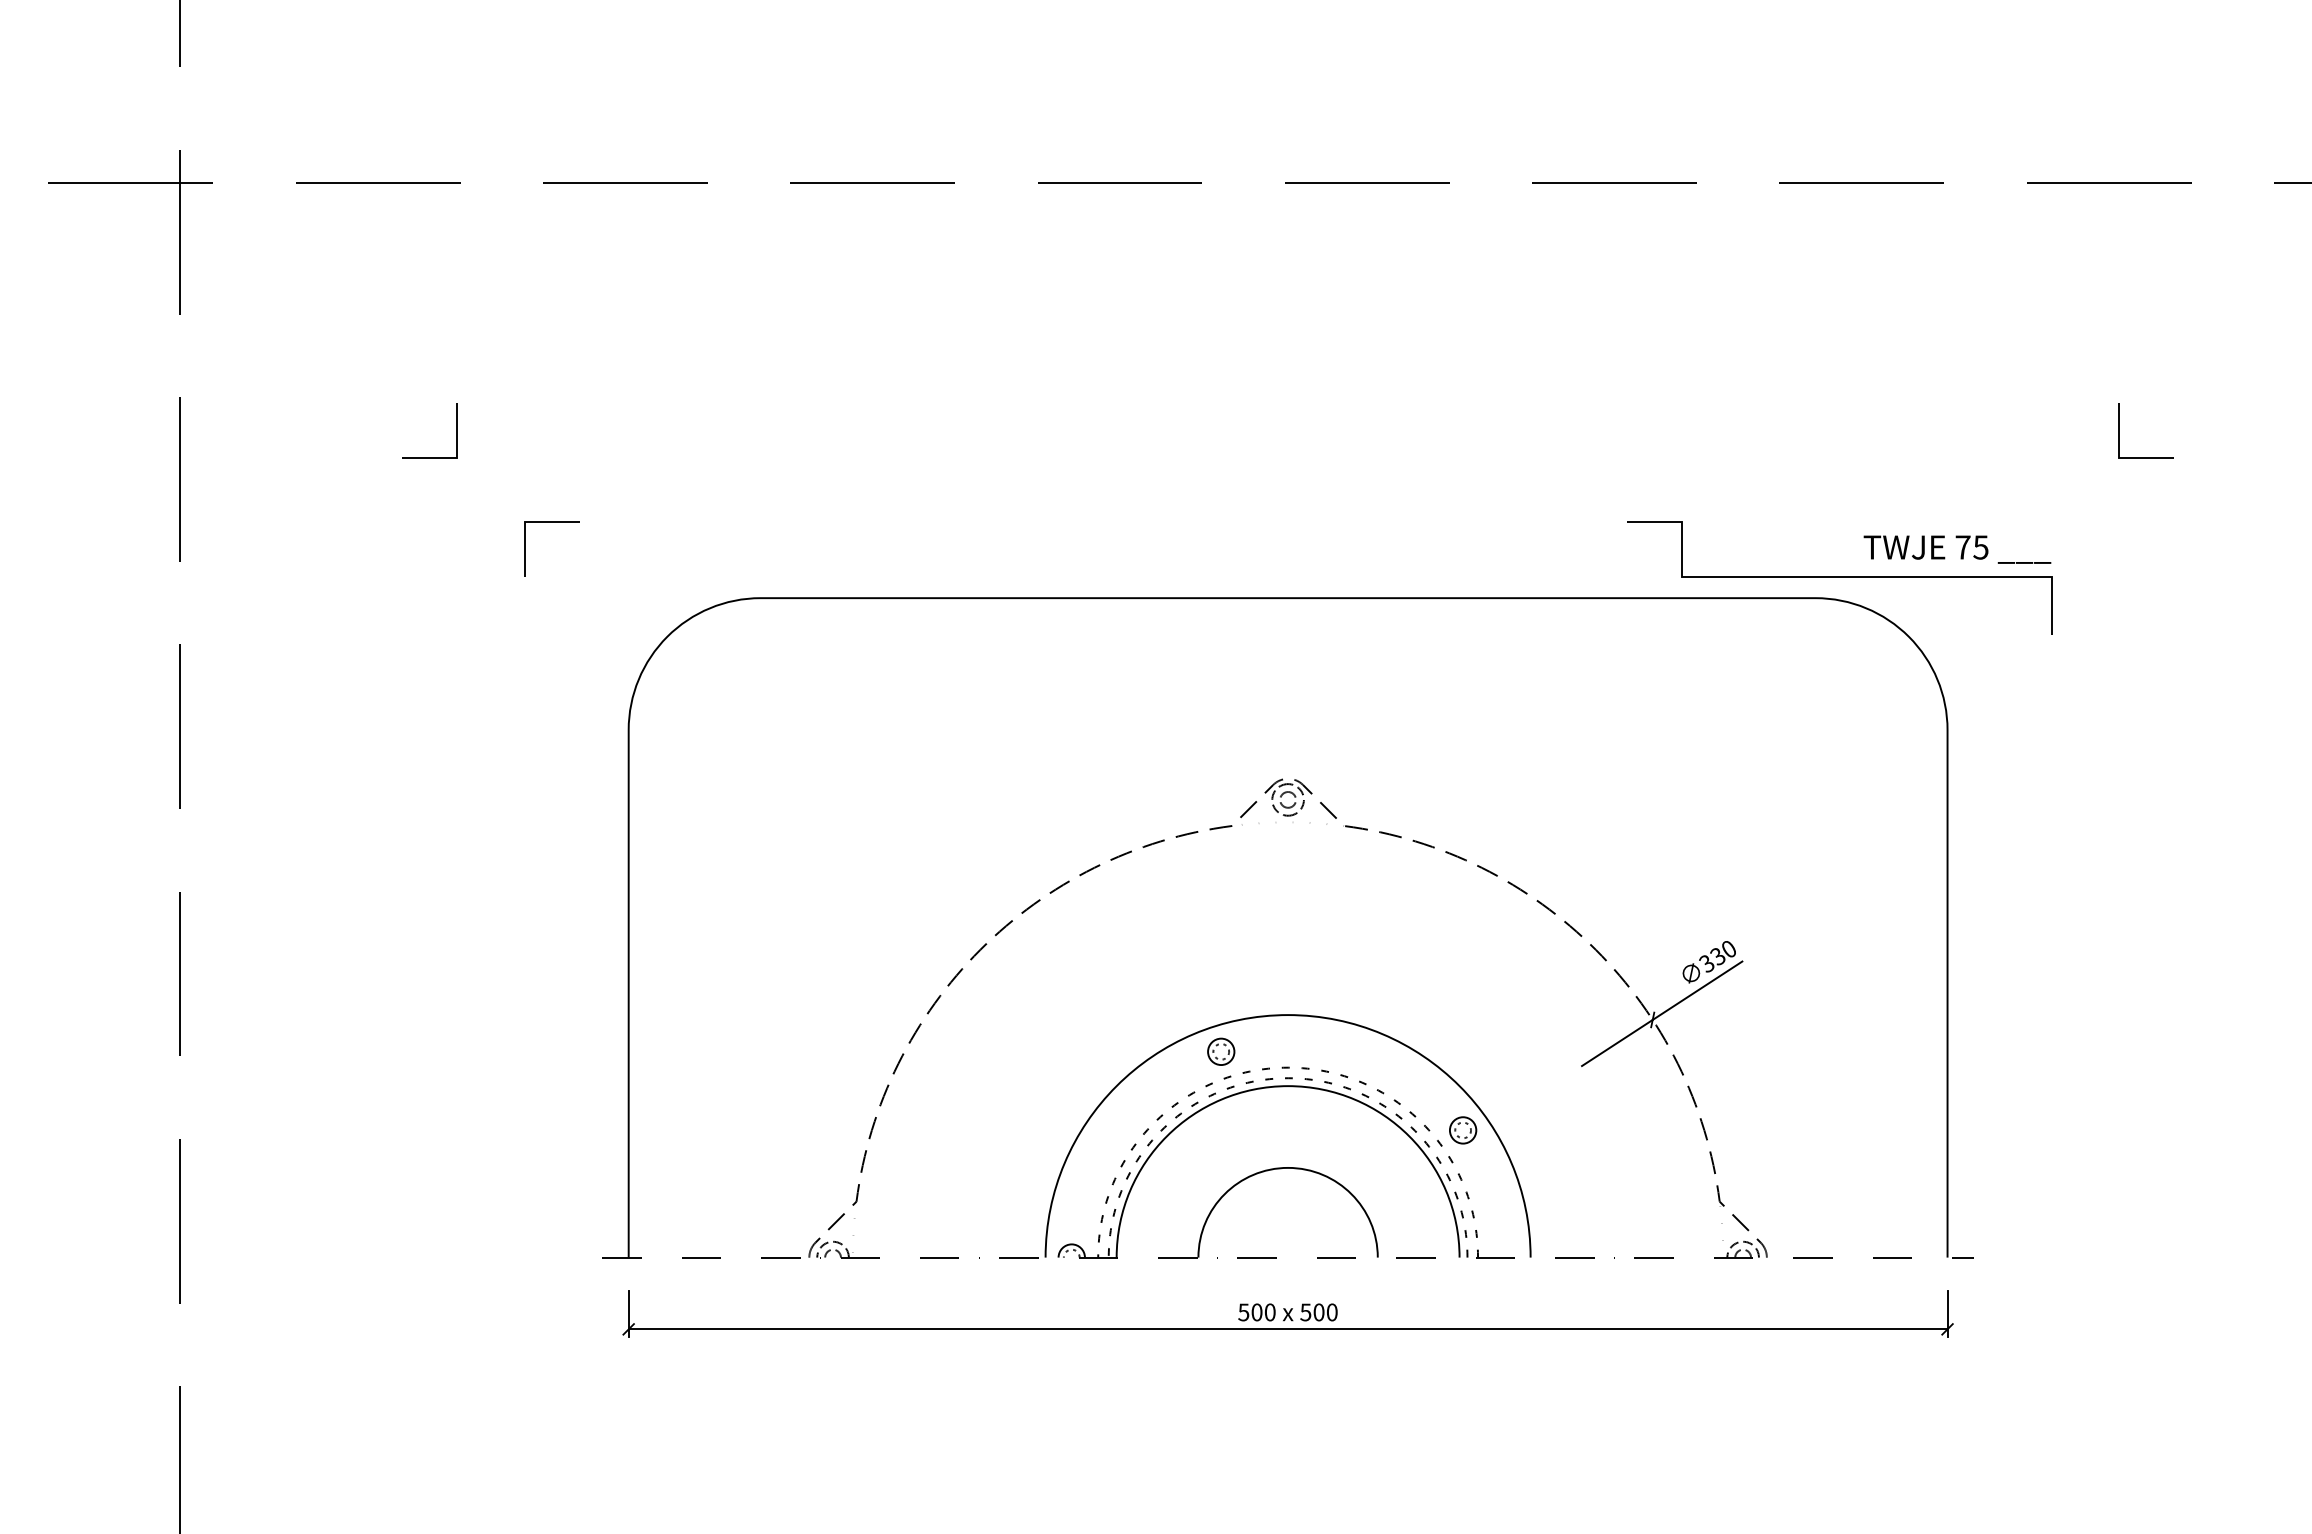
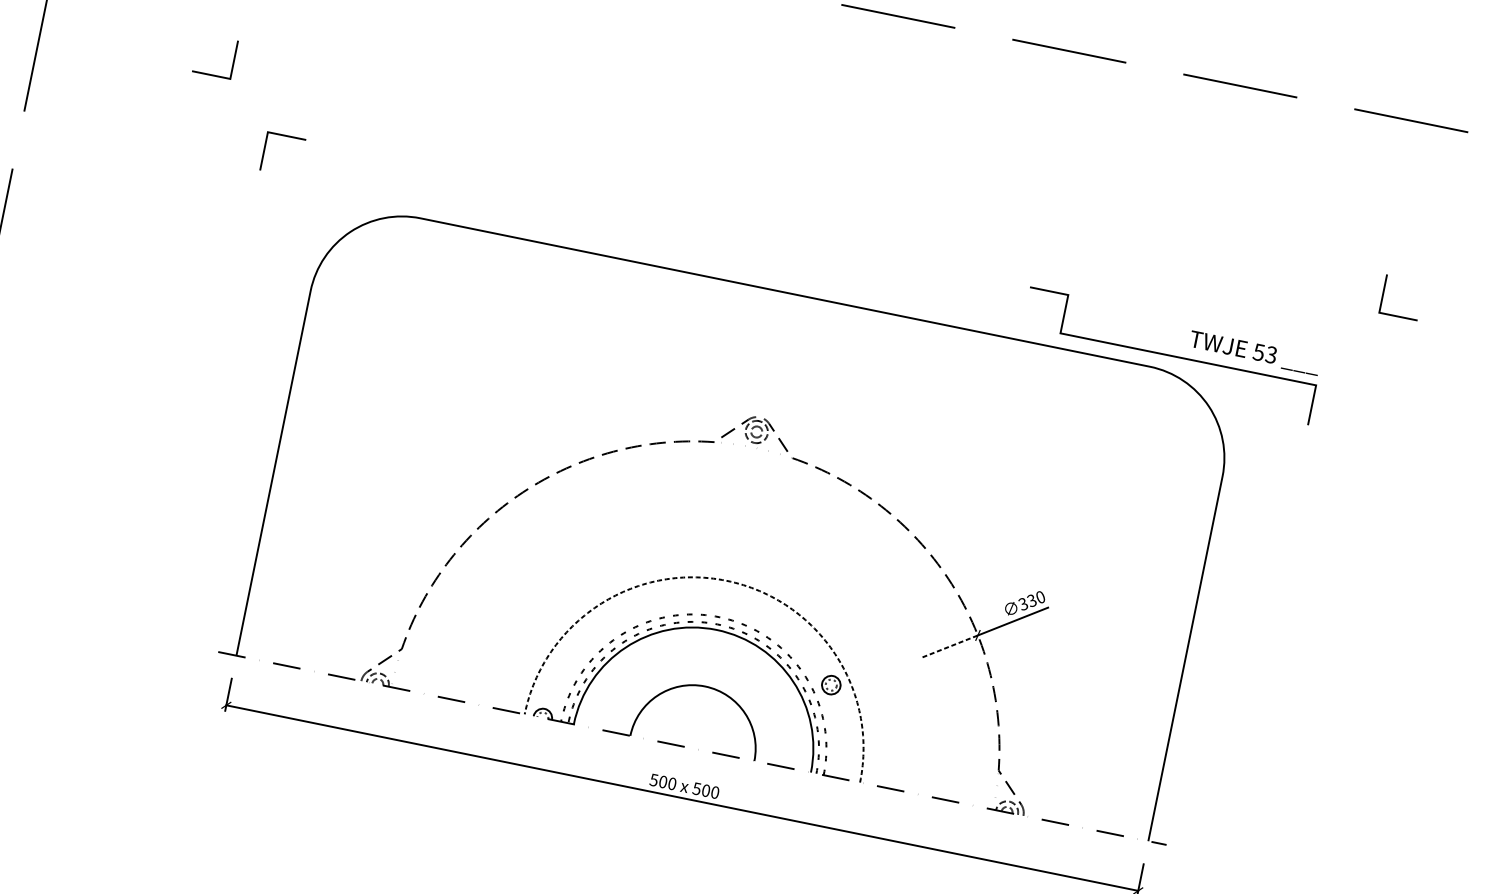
text: (1971, 547) -> (1264, 353), 75 -> 53
arc: (1288, 1015) -> (726, 581), solid -> dashed
line: (1617, 1042) -> (950, 646), solid -> dashed
part: (1221, 1051) -> (675, 596), removed

